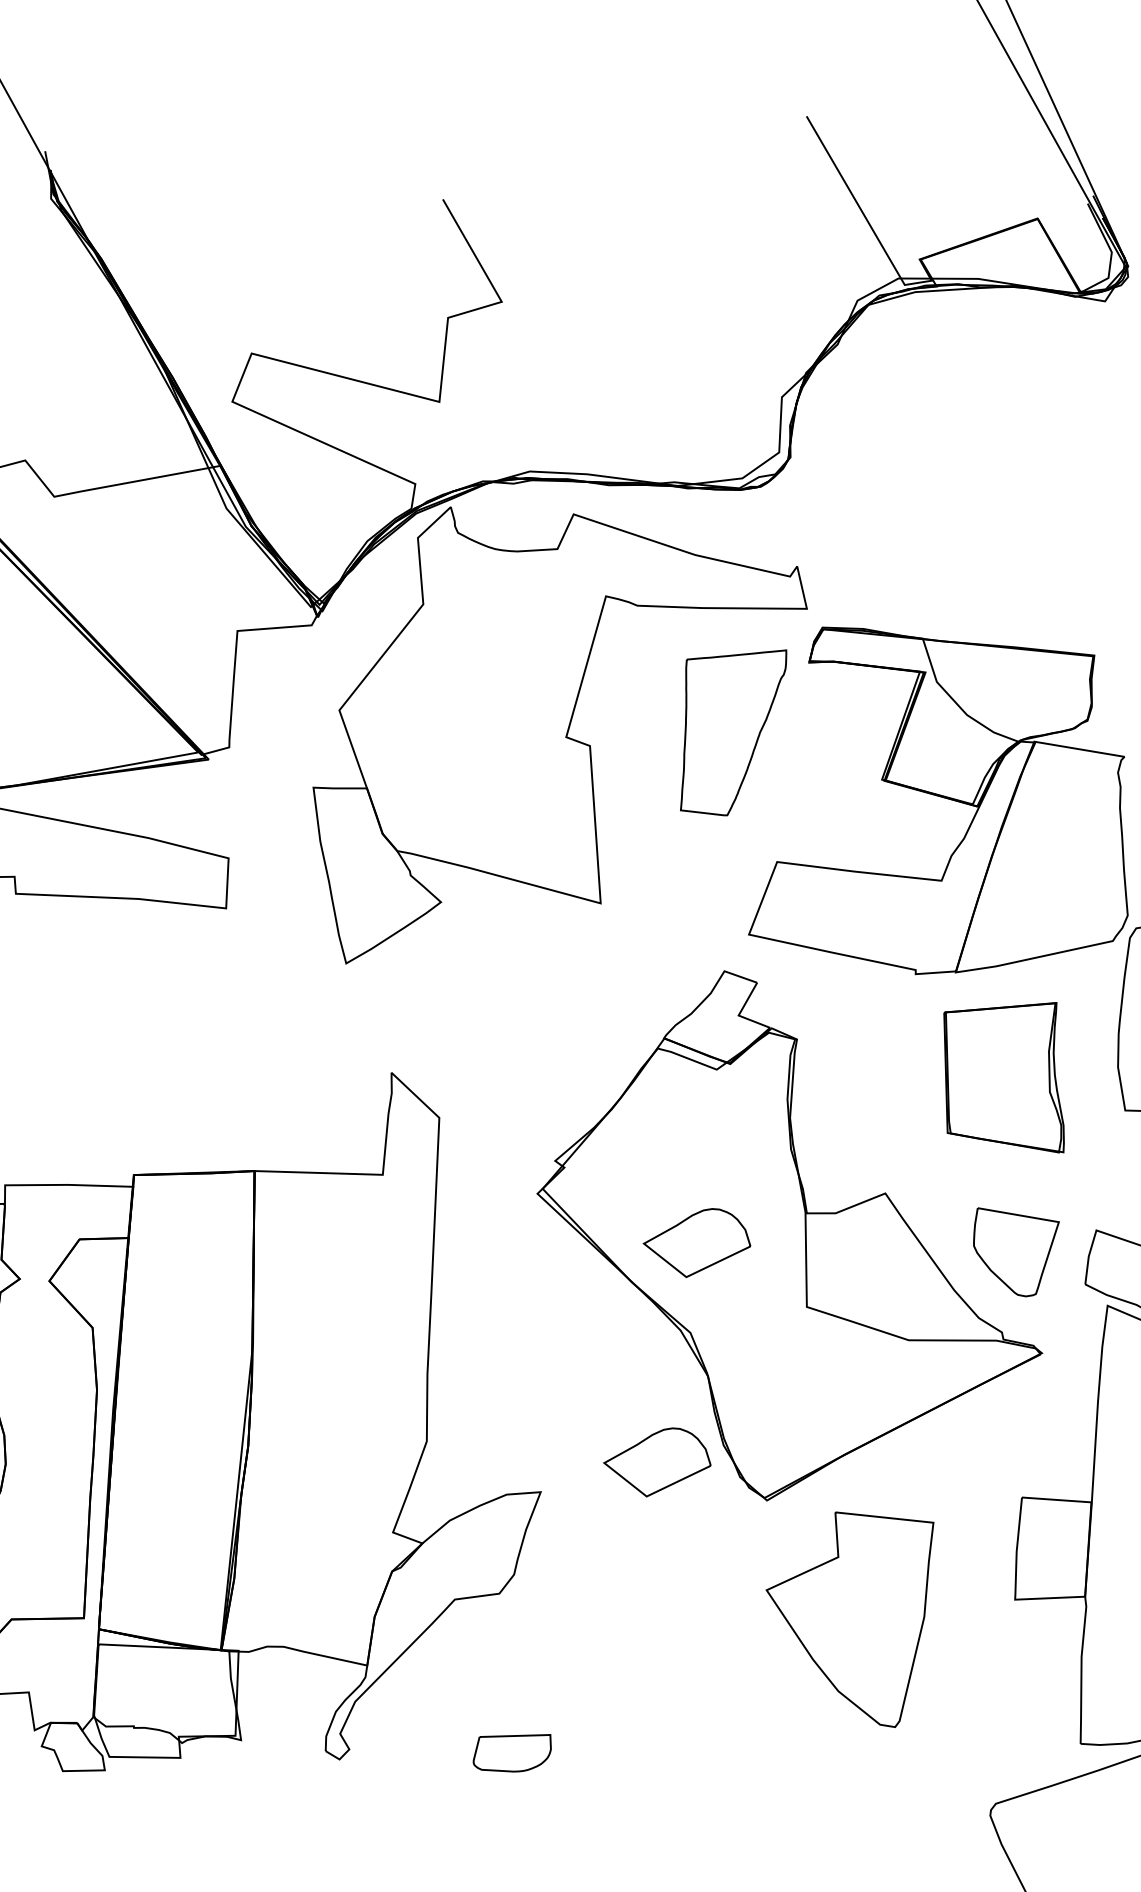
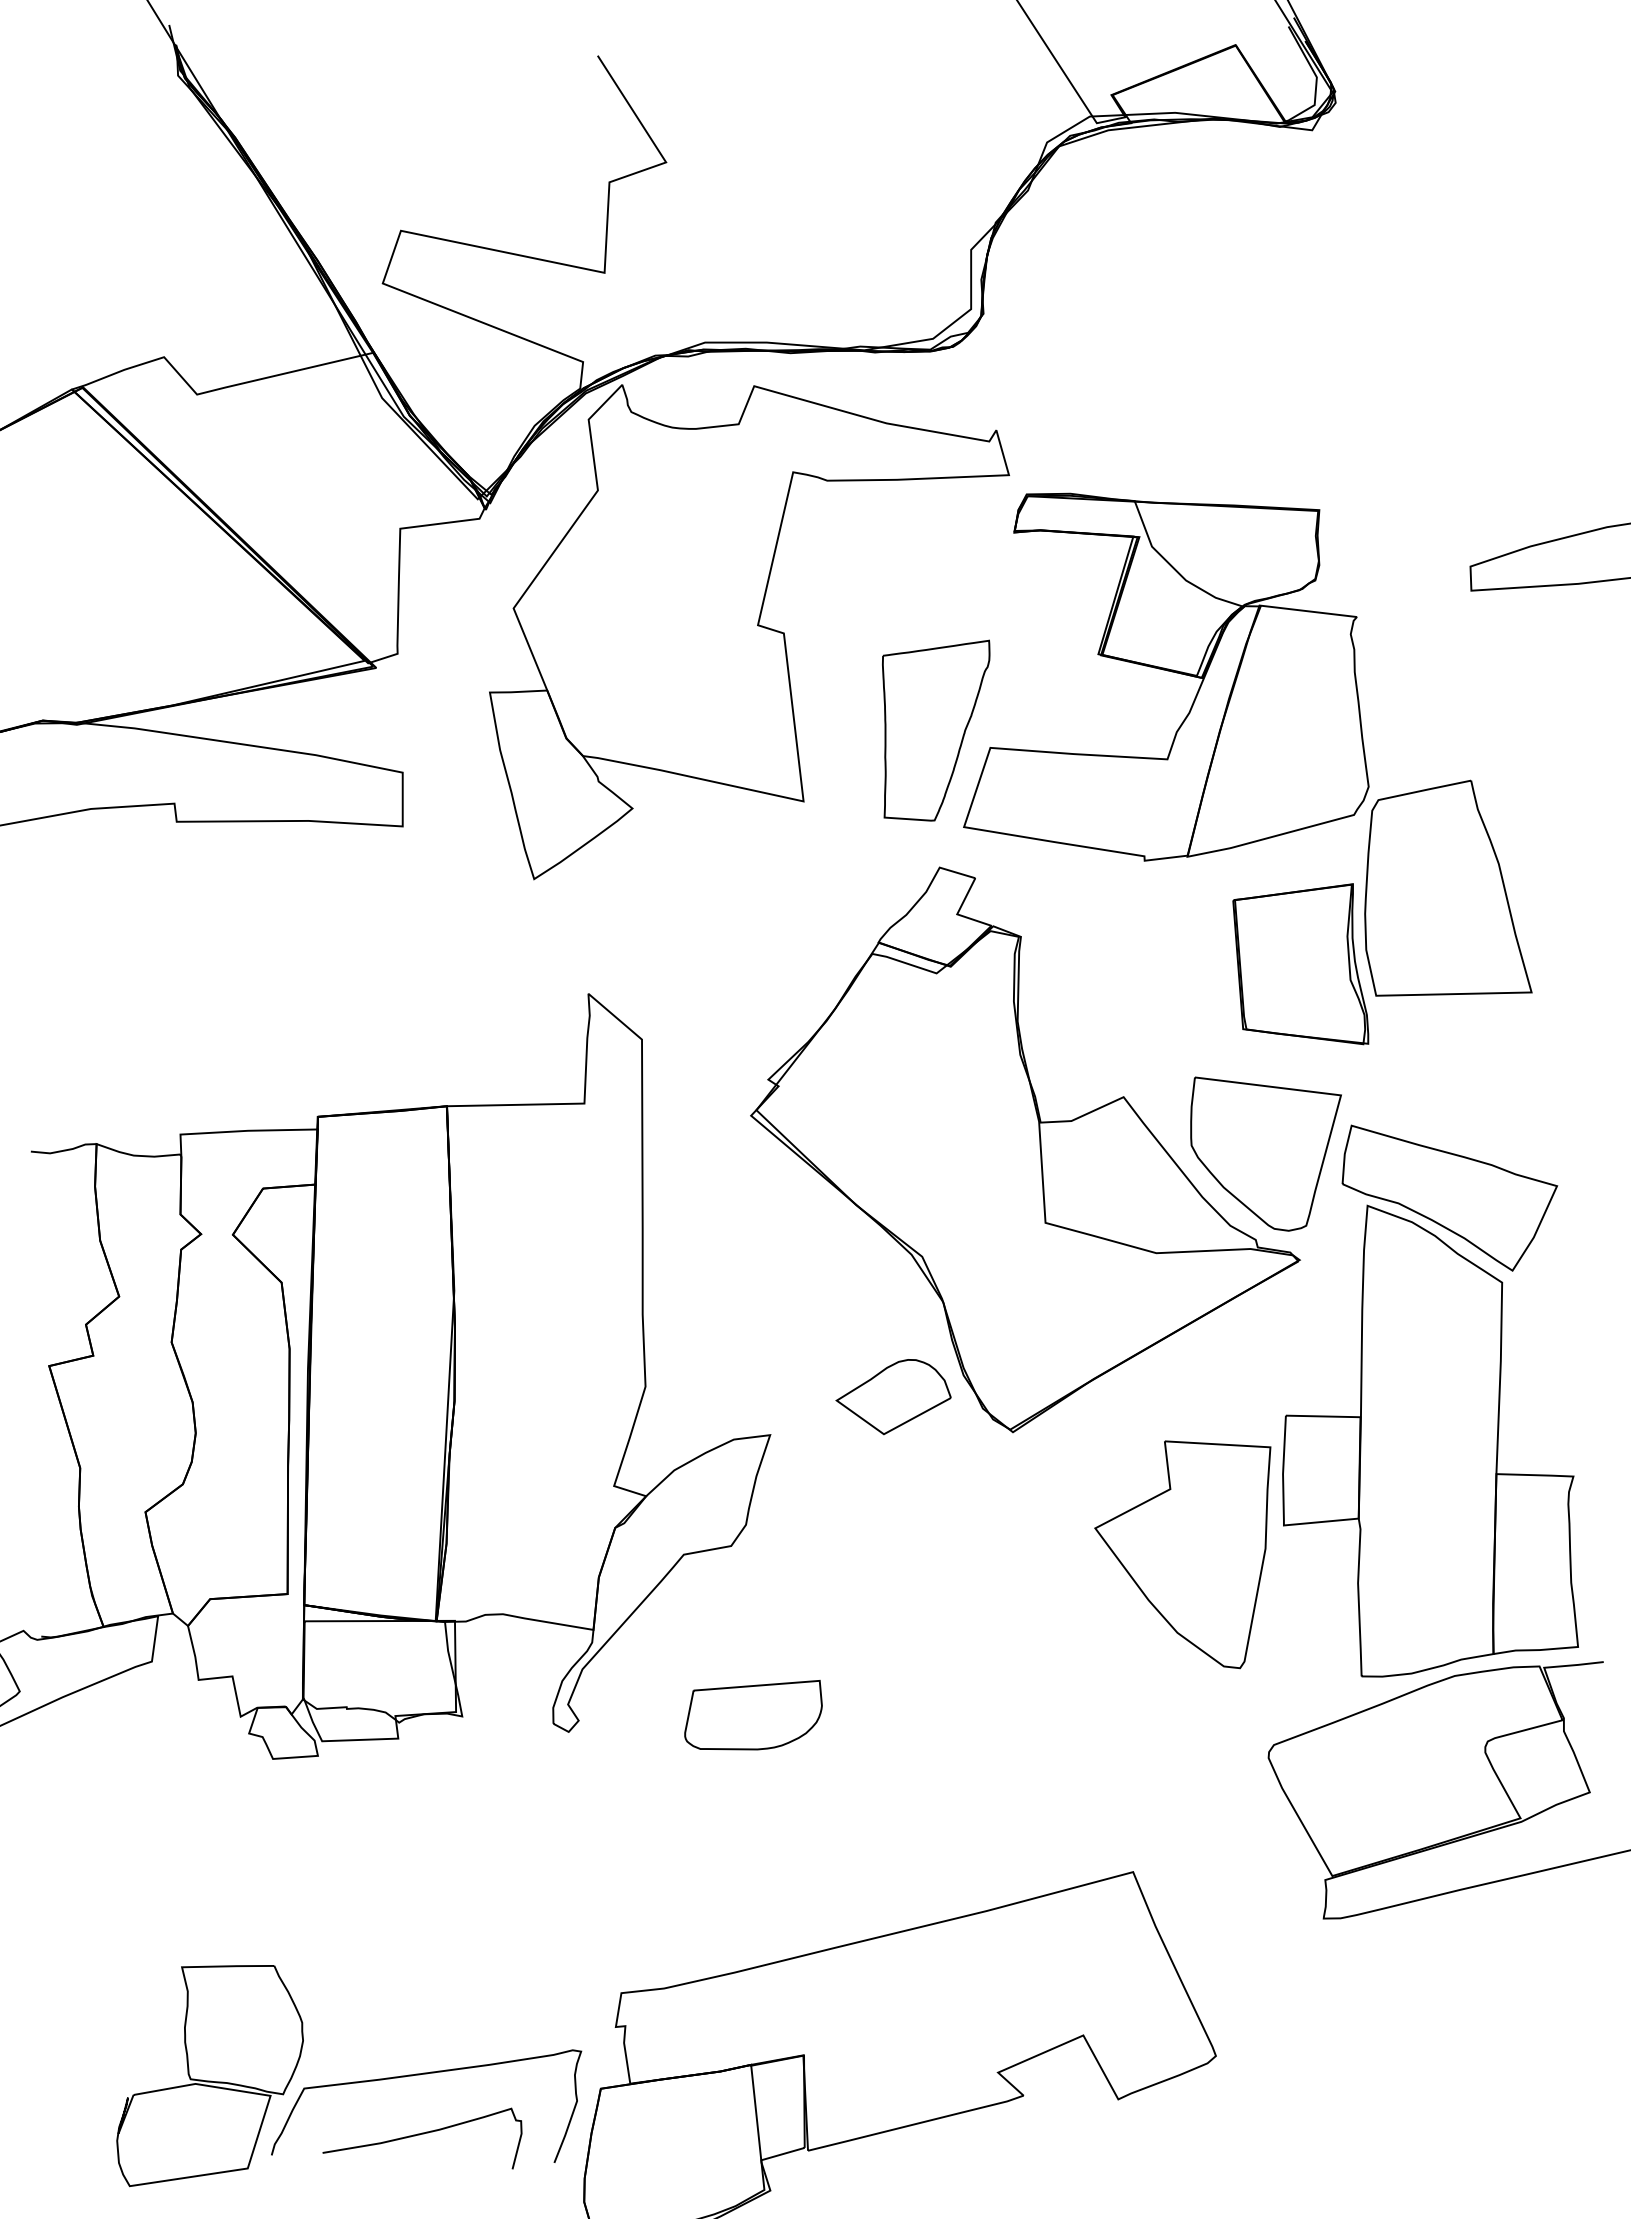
part: (733, 731) -> (936, 730), moved
part: (1003, 1075) -> (1300, 964), moved
part: (696, 1243) -> (924, 1160), removed
part: (1014, 1252) -> (1265, 1153), size x1.67
part: (846, 1618) -> (1182, 1554), moved
part: (512, 1752) -> (753, 1715), size x1.67

